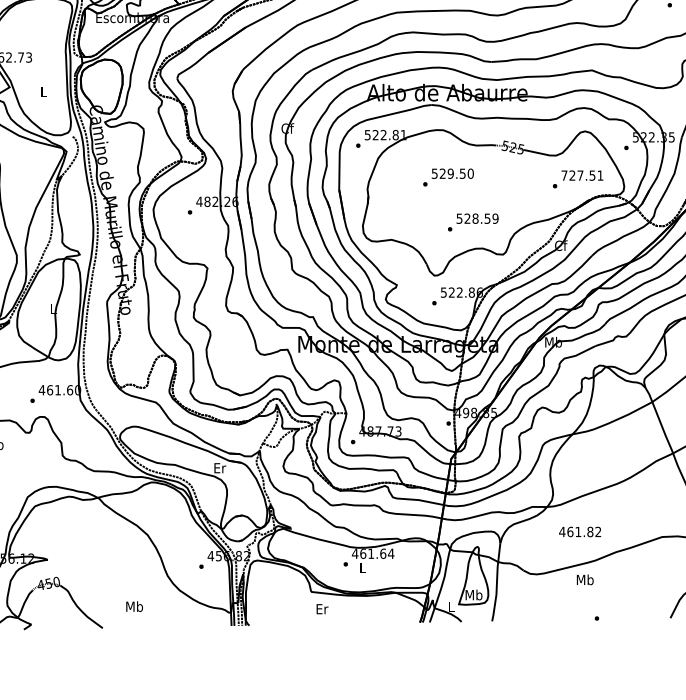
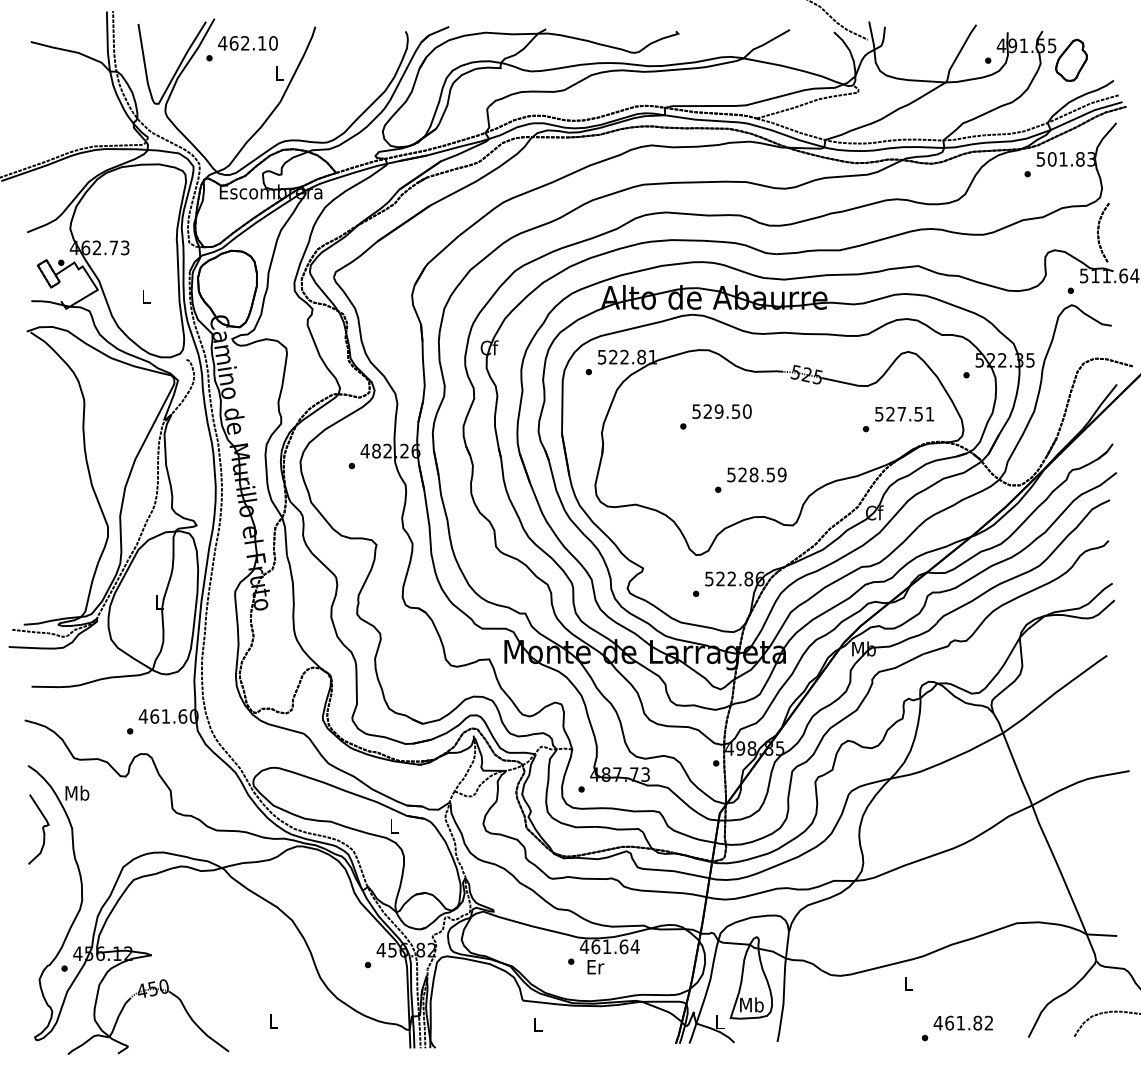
text: (564, 175) -> (879, 414), 727.51 -> 527.51
text: (220, 468) -> (394, 826), Er -> L
text: (579, 531) -> (962, 1022), moved
text: (362, 568) -> (595, 967), L -> Er
text: (585, 579) -> (908, 983), Mb -> L
text: (134, 606) -> (273, 1020), Mb -> L
text: (322, 608) -> (538, 1024), Er -> L

